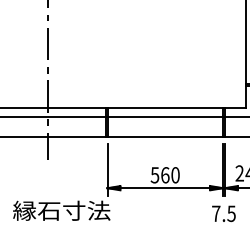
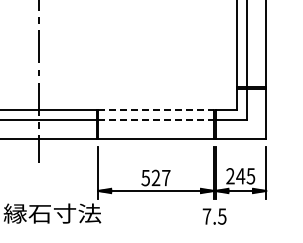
line: (165, 107) -> (156, 110), solid -> dashed
line: (165, 116) -> (156, 119), solid -> dashed
text: (169, 174) -> (160, 177), 560 -> 527

